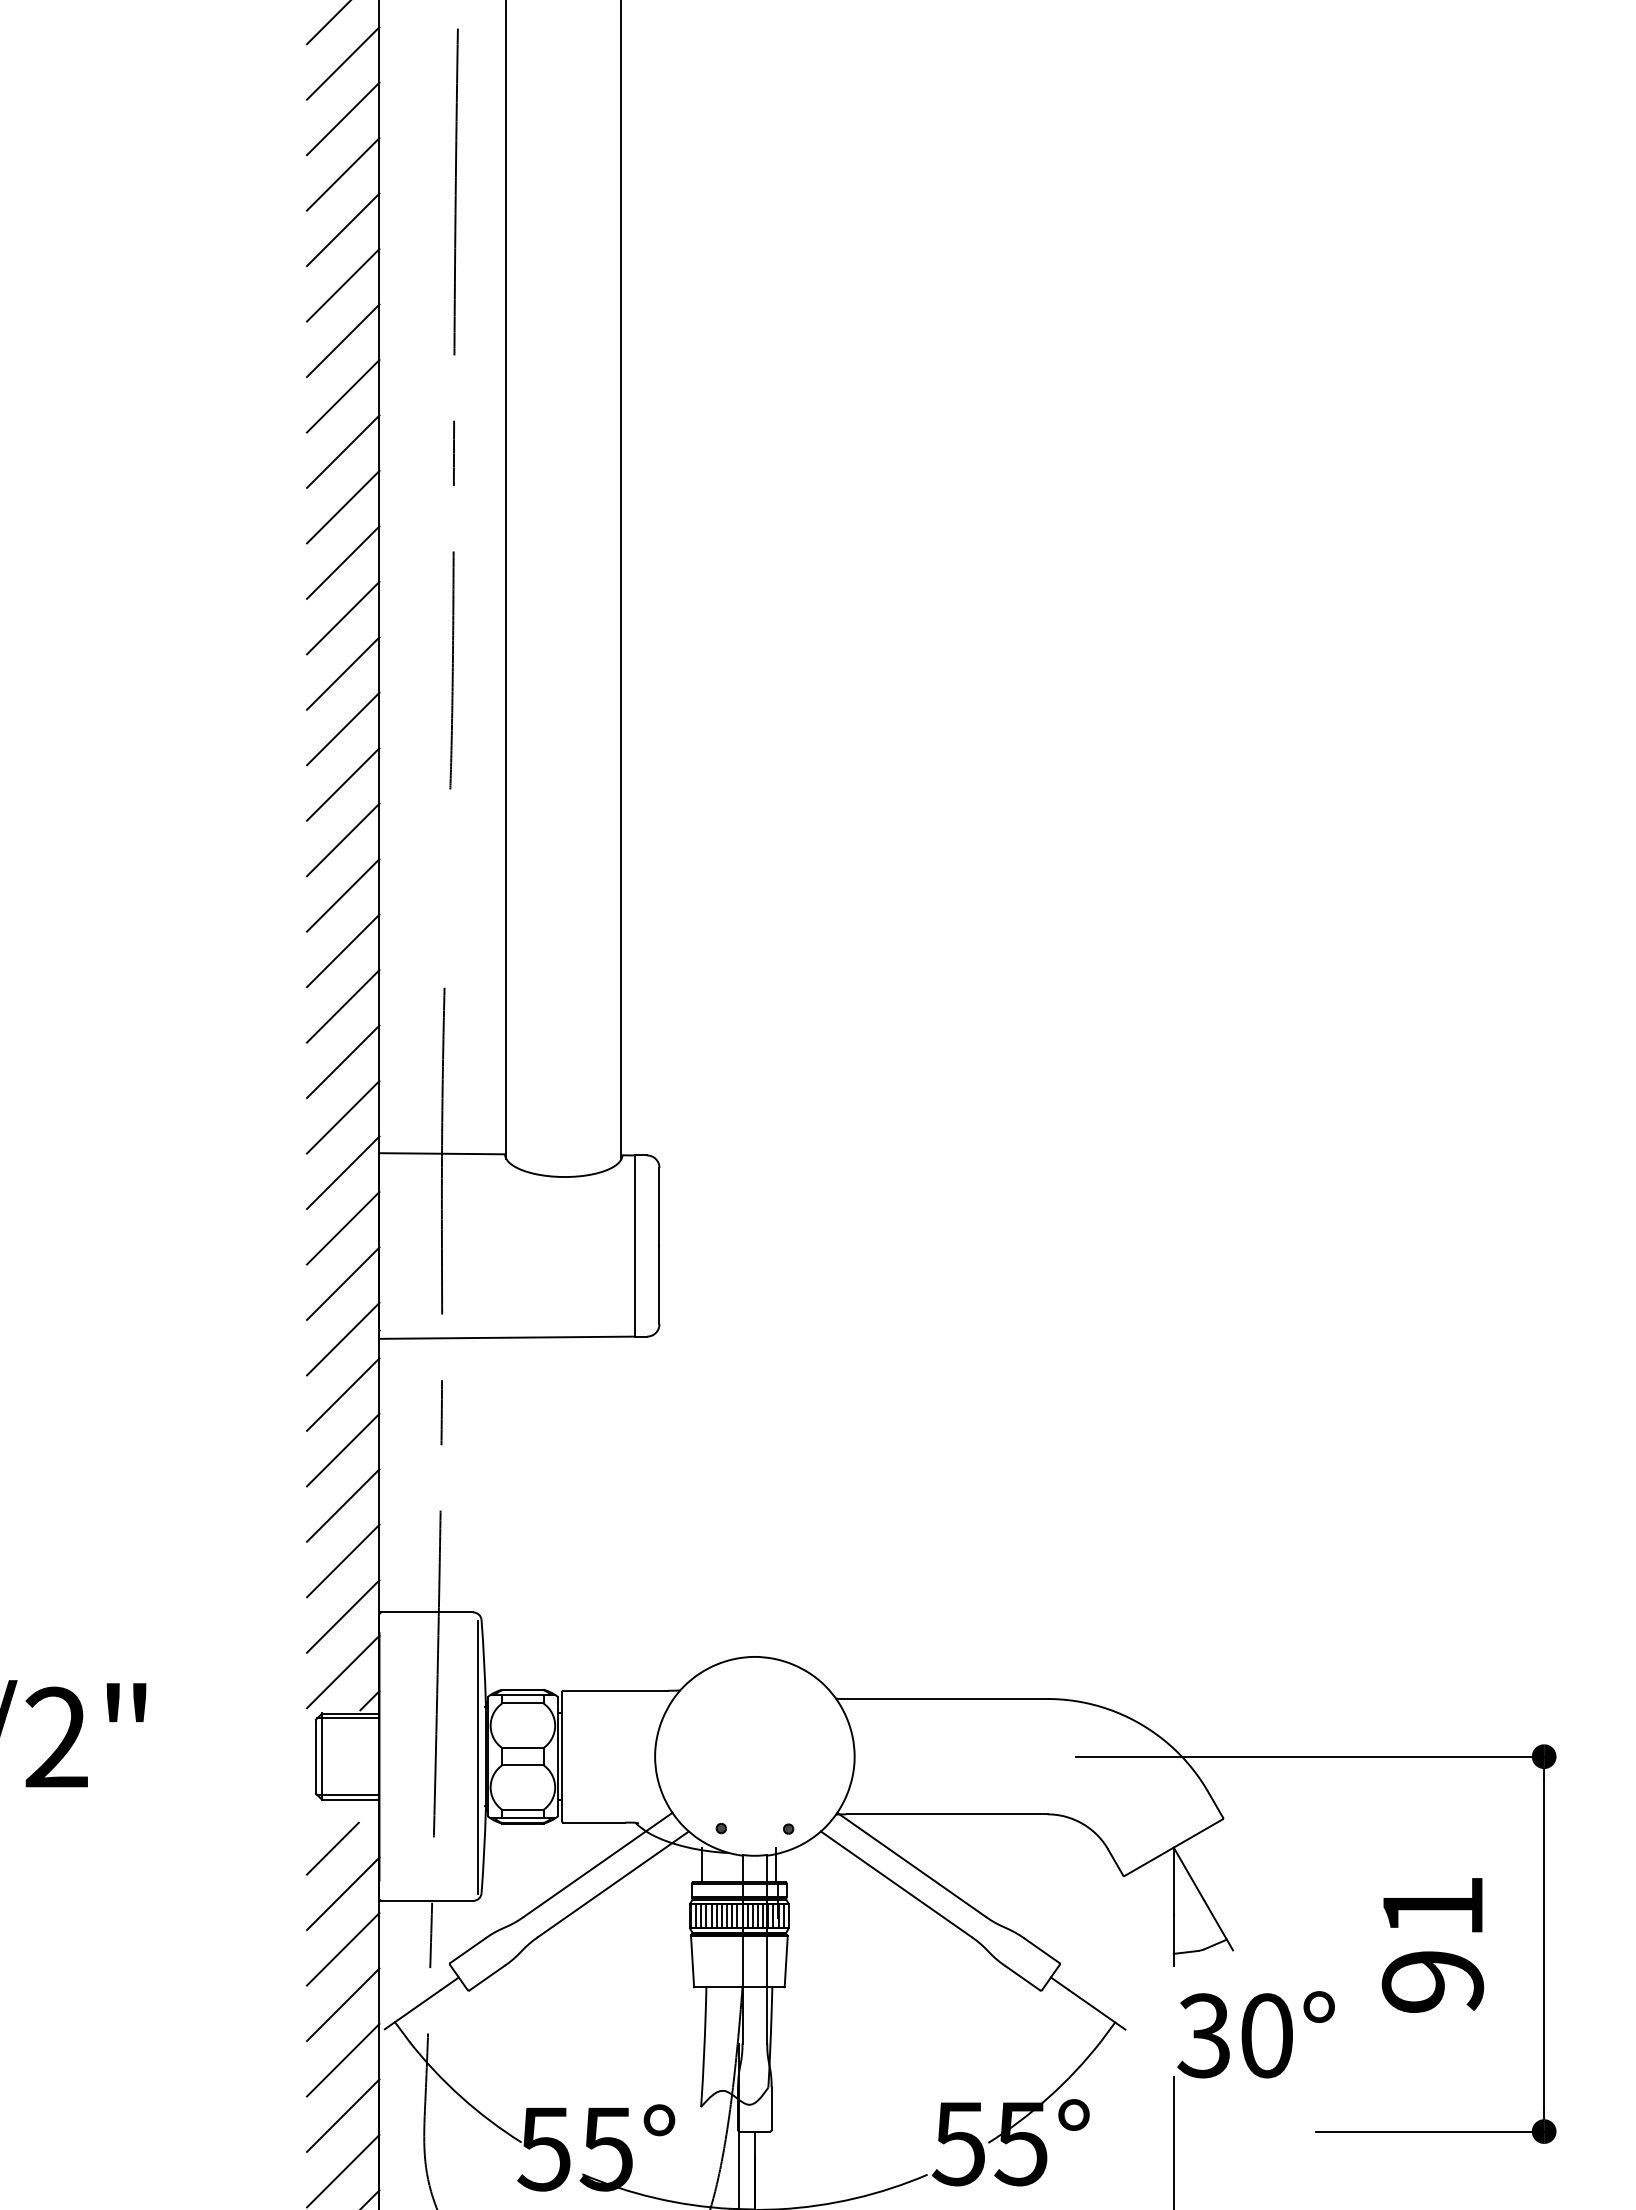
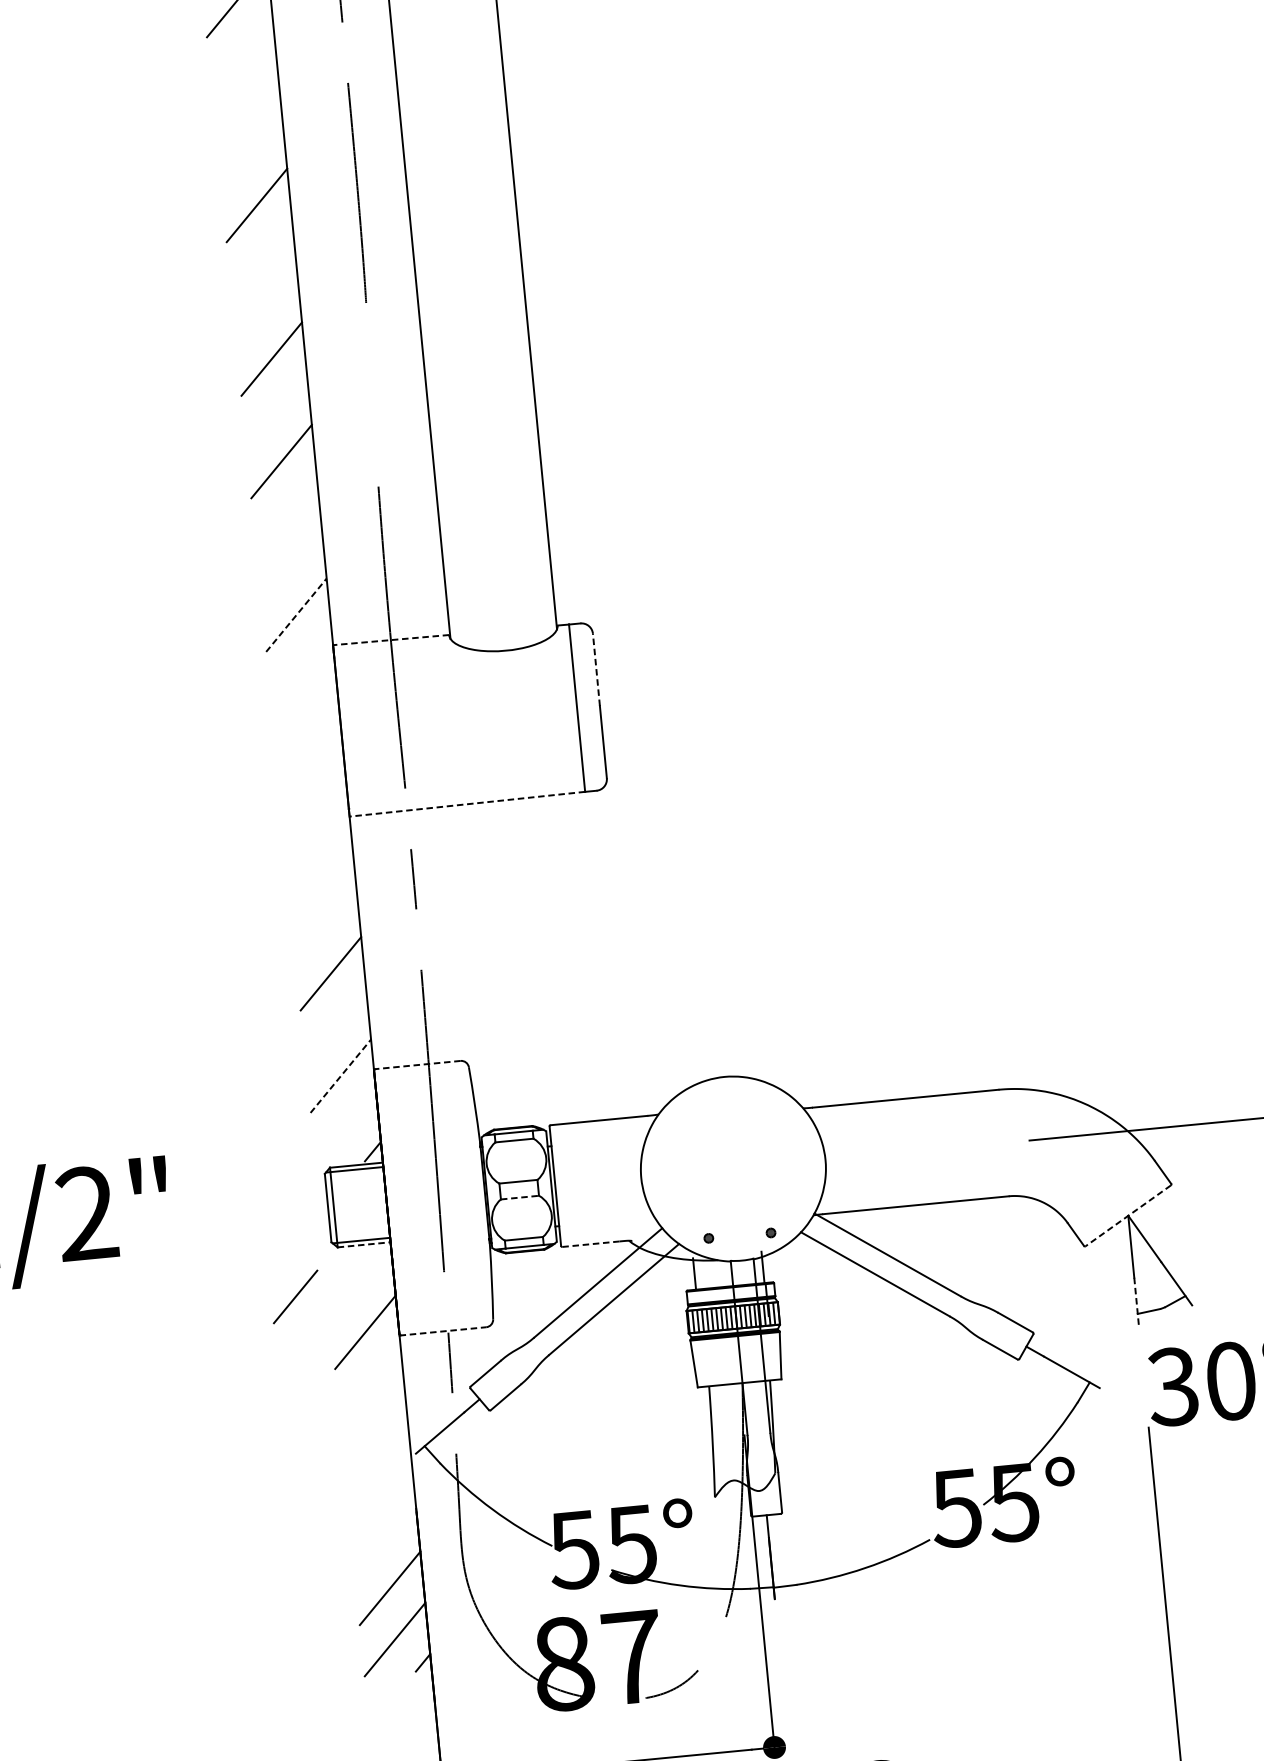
line: (343, 506) -> (242, 51), removed
line: (343, 562) -> (247, 102), removed
line: (343, 617) -> (252, 153), removed
line: (343, 728) -> (262, 256), removed
line: (343, 784) -> (267, 307), removed
line: (343, 895) -> (276, 410), removed
line: (343, 1006) -> (286, 512), removed
line: (343, 1061) -> (291, 563), removed
line: (343, 1116) -> (296, 614), solid -> dashed
line: (442, 1153) -> (391, 639), solid -> dashed
line: (343, 1172) -> (301, 666), removed
line: (659, 1206) -> (596, 669), solid -> dashed
line: (343, 1228) -> (306, 717), removed
line: (343, 1283) -> (311, 768), removed
line: (507, 1337) -> (467, 803), solid -> dashed
line: (343, 1338) -> (316, 819), removed
line: (343, 1394) -> (321, 871), removed
line: (343, 1449) -> (326, 921), removed
line: (343, 1560) -> (336, 1024), removed
line: (426, 1612) -> (417, 1065), solid -> dashed
line: (343, 1616) -> (341, 1076), solid -> dashed
line: (343, 1671) -> (345, 1126), removed
line: (478, 1756) -> (478, 1193), removed
line: (522, 1765) -> (519, 1197), solid -> dashed
line: (350, 1799) -> (363, 1244), solid -> dashed
line: (594, 1822) -> (591, 1244), solid -> dashed
line: (1173, 1847) -> (1128, 1215), solid -> dashed
line: (332, 1848) -> (295, 1296), moved
line: (426, 1900) -> (442, 1331), solid -> dashed
line: (1173, 1940) -> (1136, 1301), solid -> dashed
line: (343, 1949) -> (370, 1383), removed
line: (343, 2004) -> (375, 1434), removed
line: (343, 2059) -> (380, 1485), removed
line: (343, 2115) -> (385, 1536), removed

